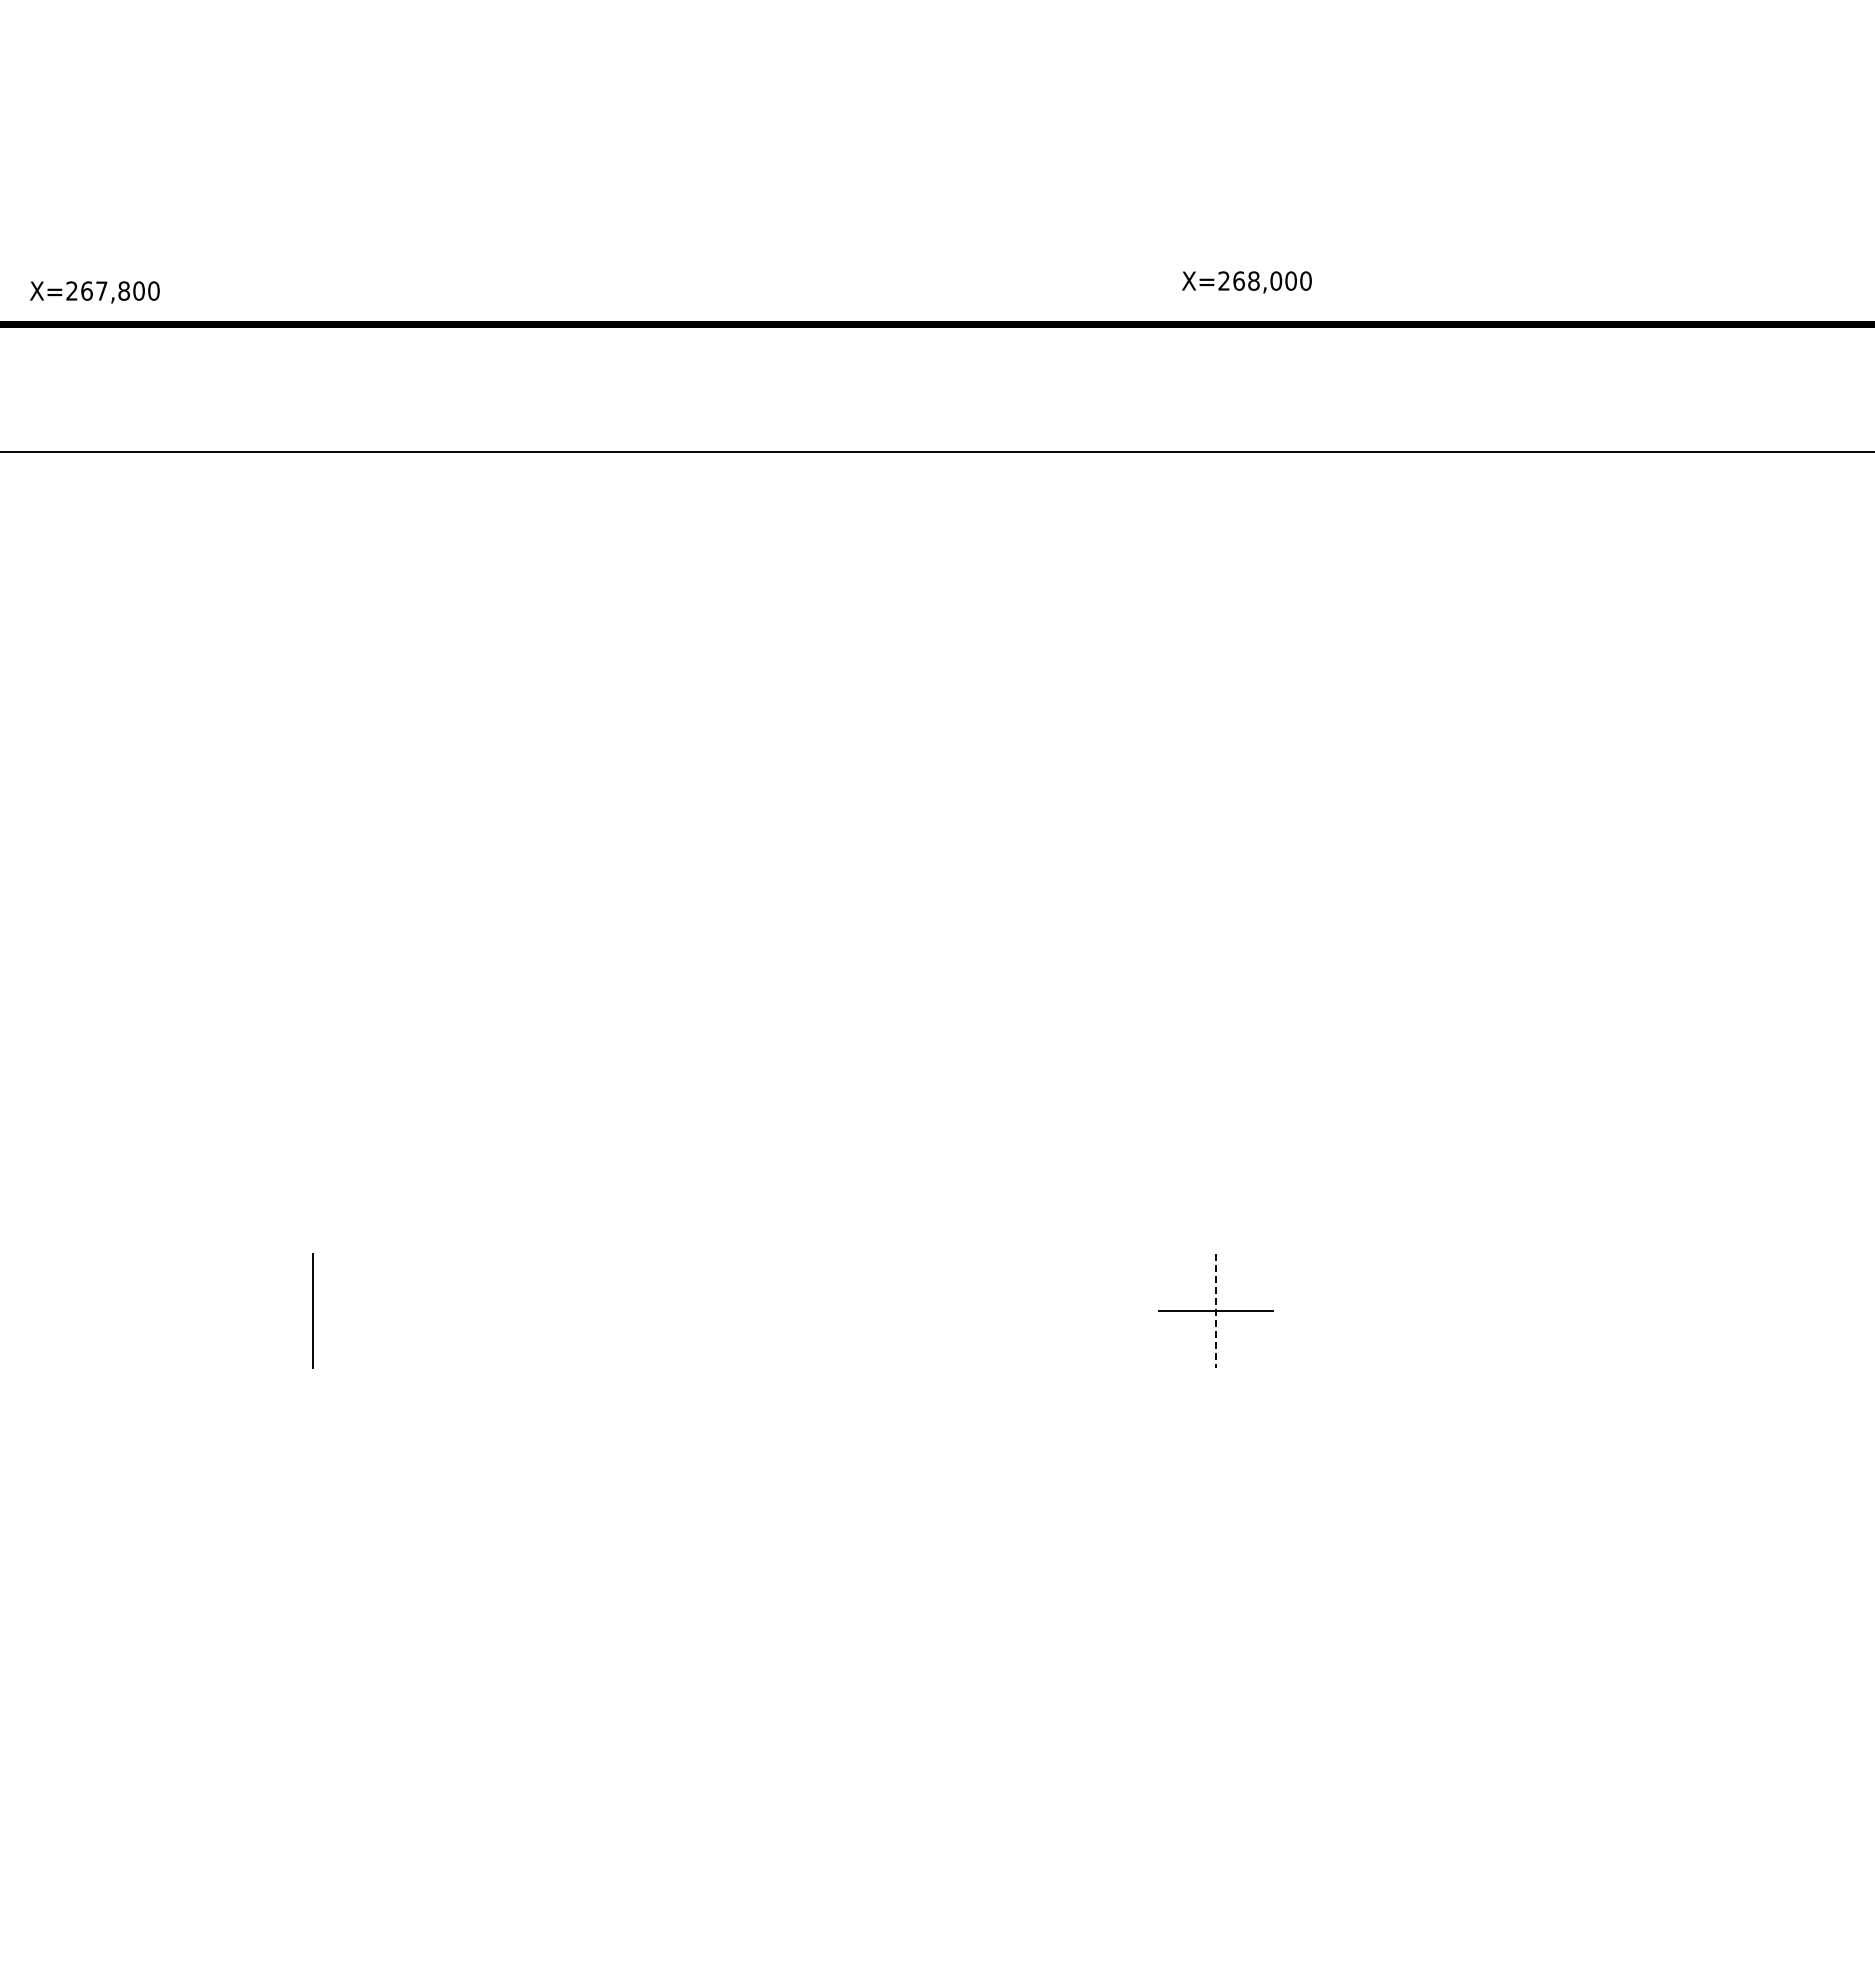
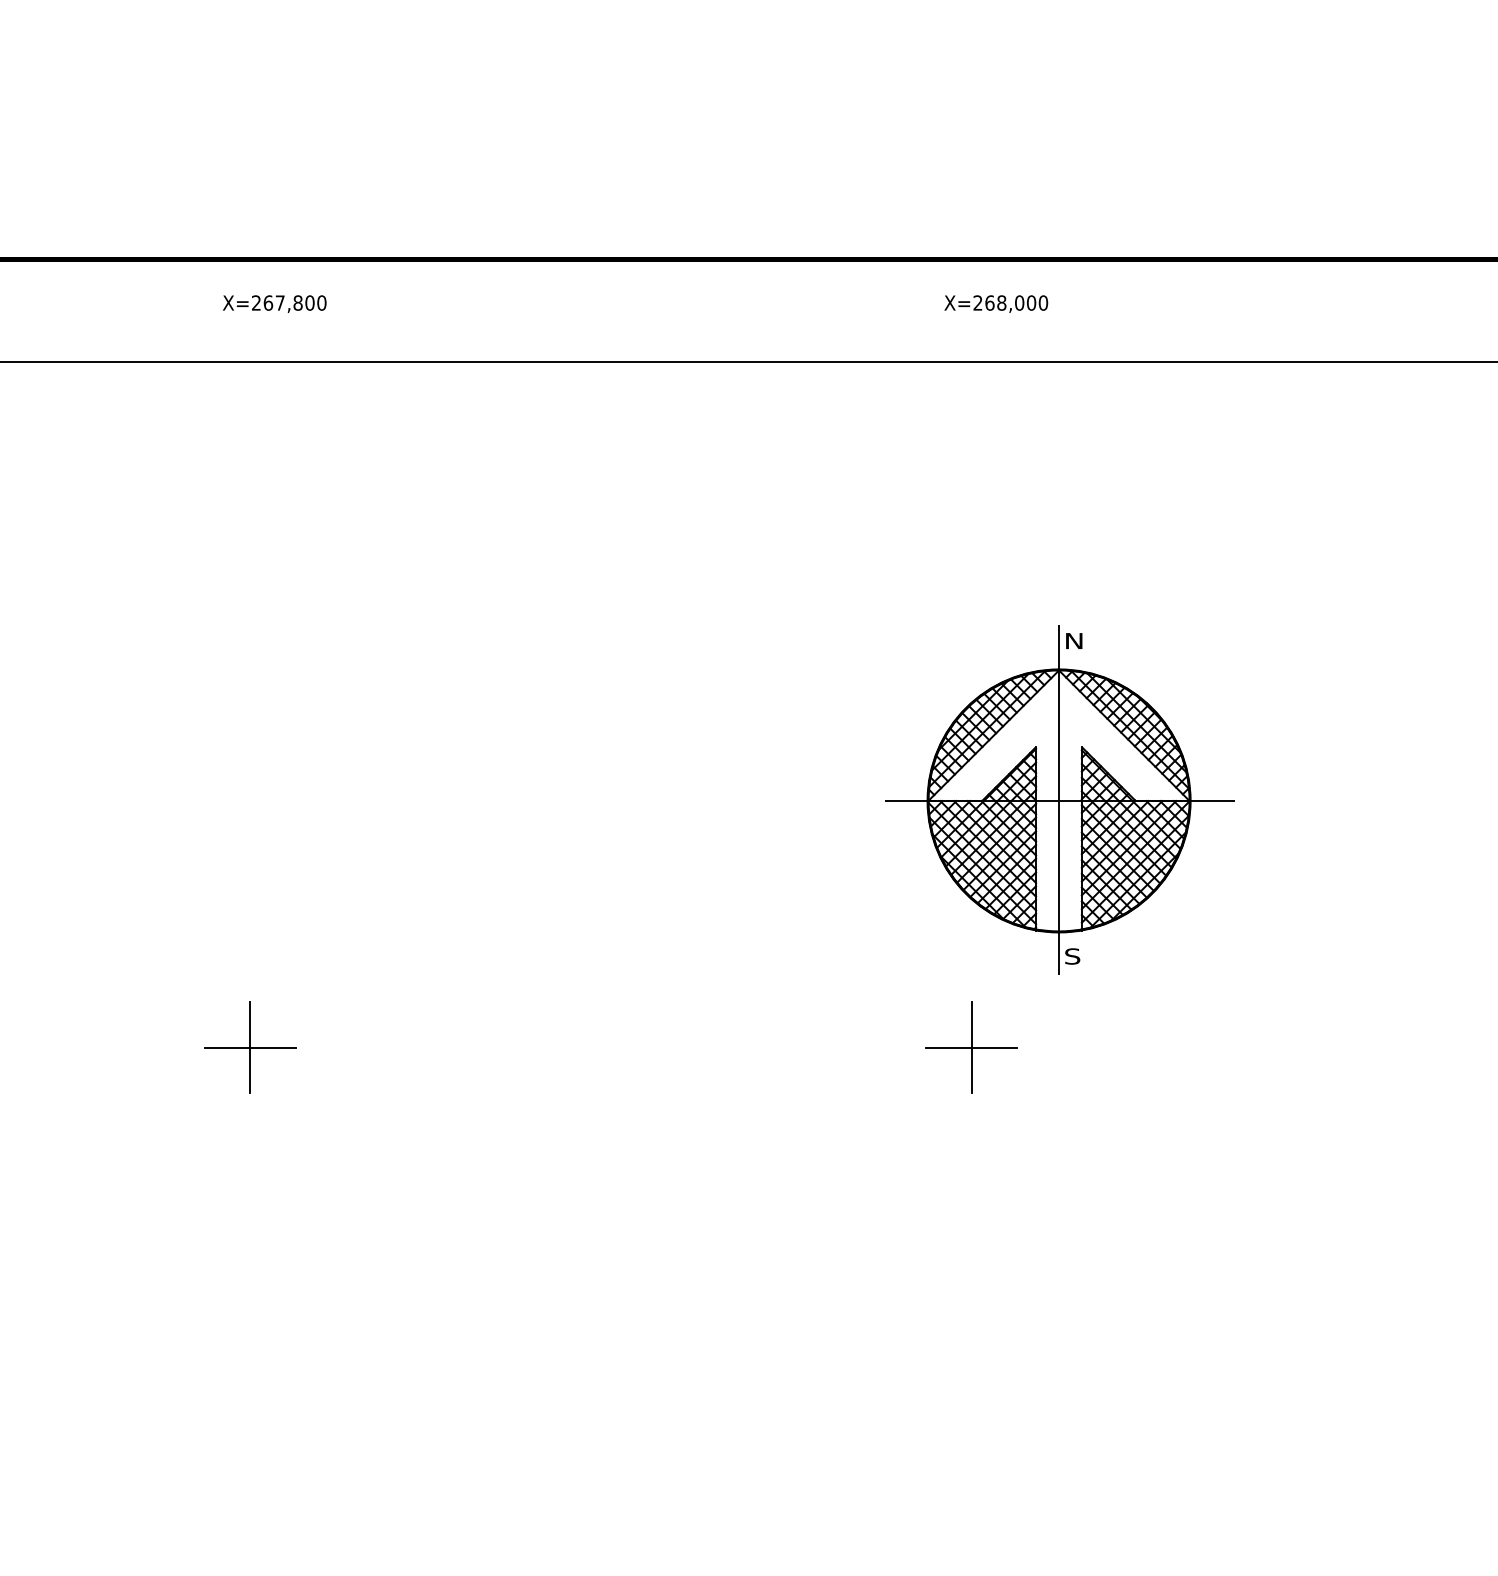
text: (1246, 282) -> (995, 304), moved
text: (94, 292) -> (274, 304), moved
part: (1326, 1000) -> (1059, 799), added
line: (313, 1311) -> (250, 1048), added
line: (1216, 1311) -> (971, 1048), dashed -> solid

